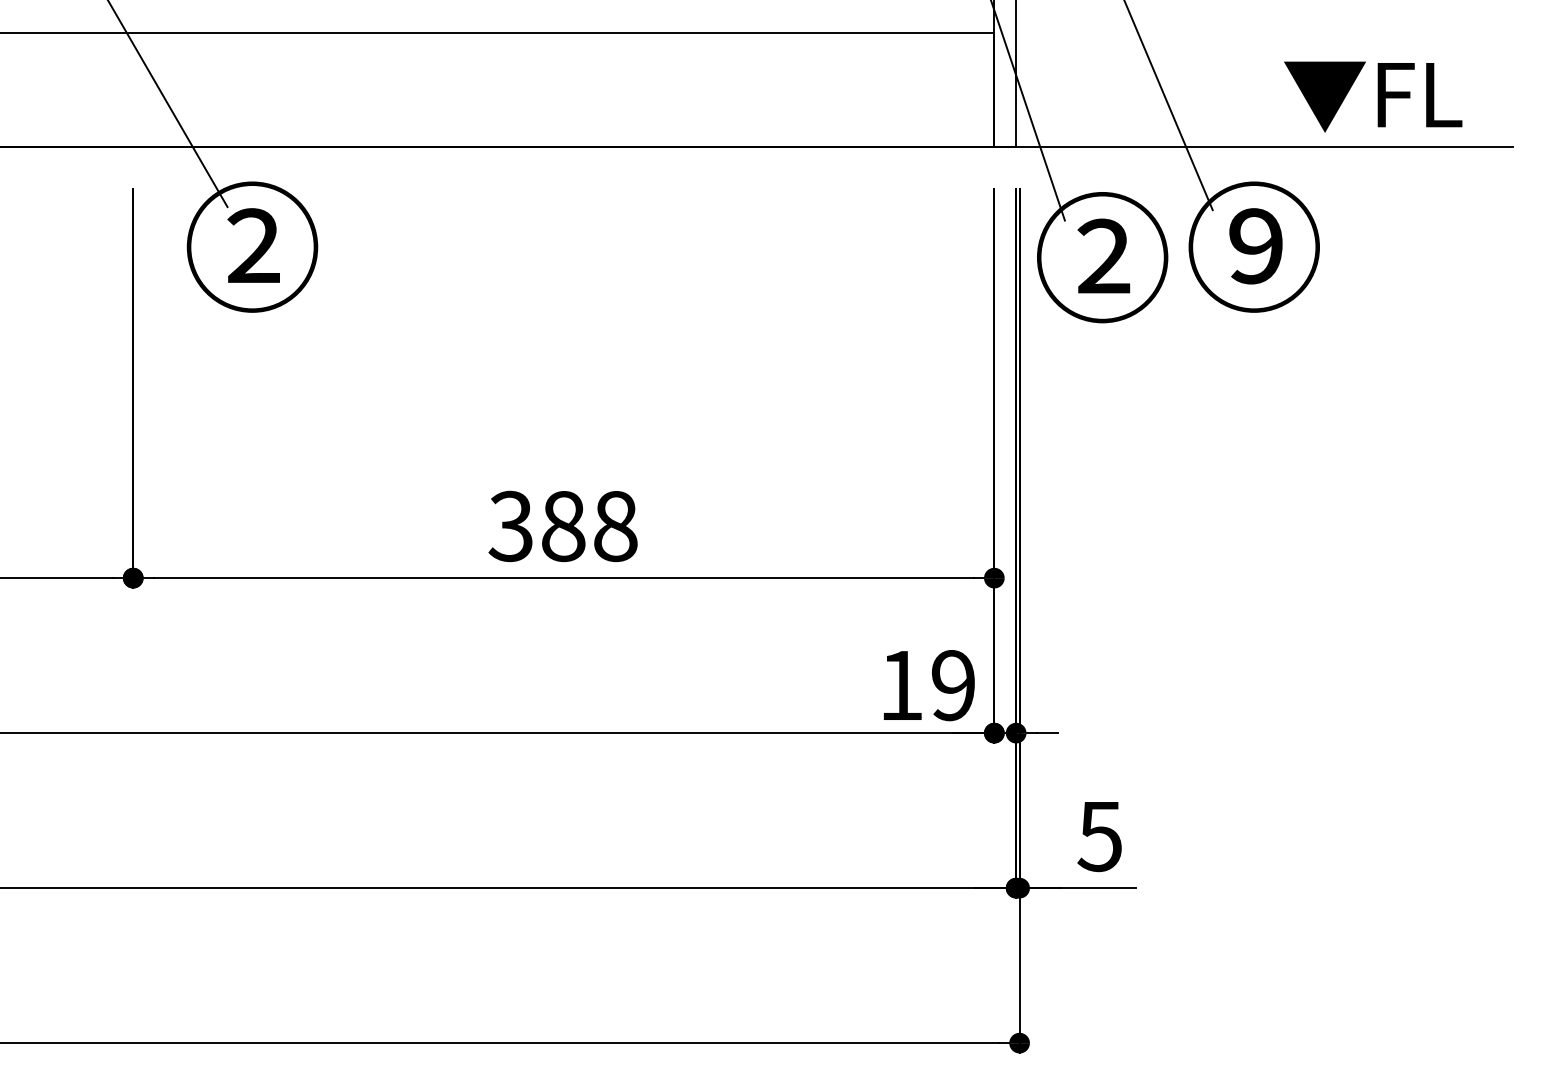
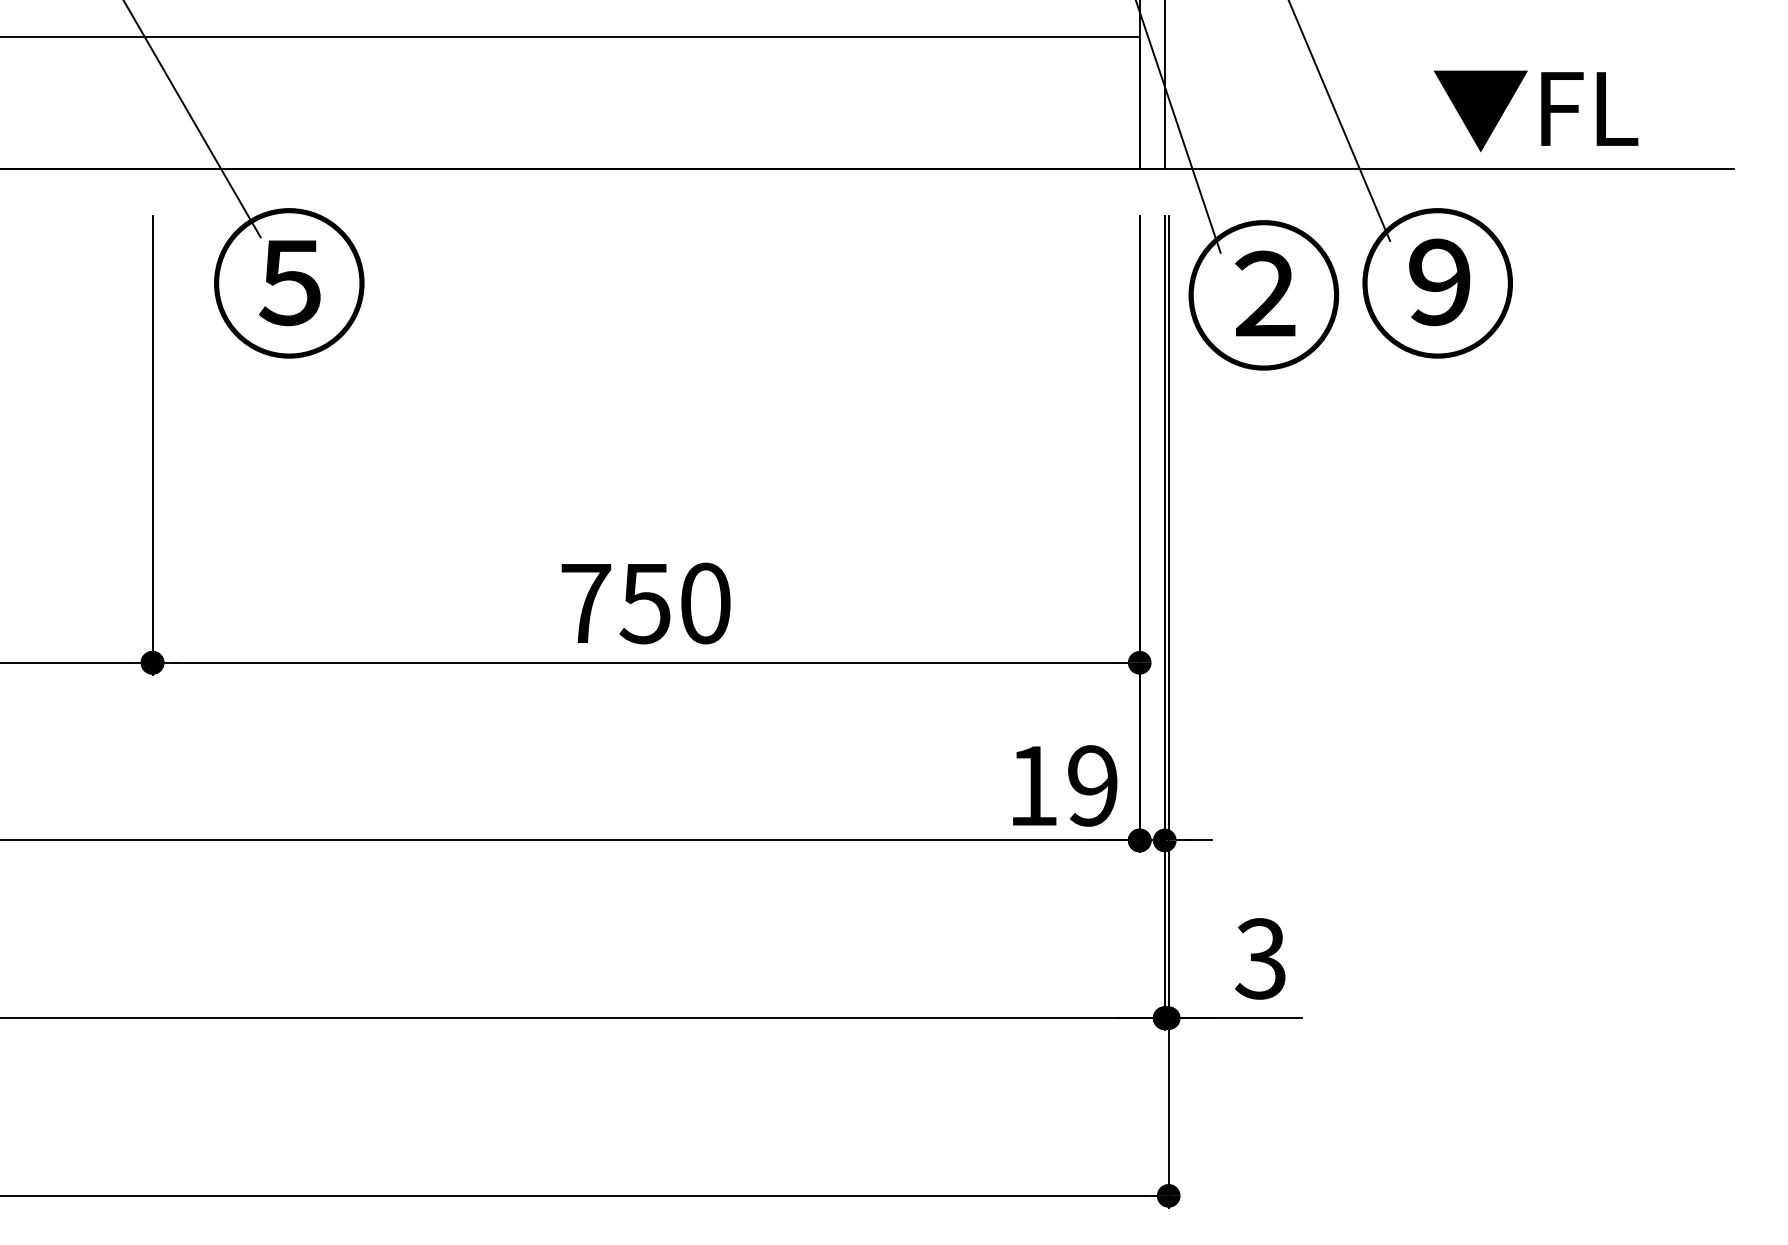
text: (1373, 97) -> (1536, 111), moved
text: (252, 246) -> (289, 282), ② -> ⑤
text: (562, 526) -> (644, 603), 388 -> 750
text: (1098, 836) -> (1259, 958), 5 -> 3

